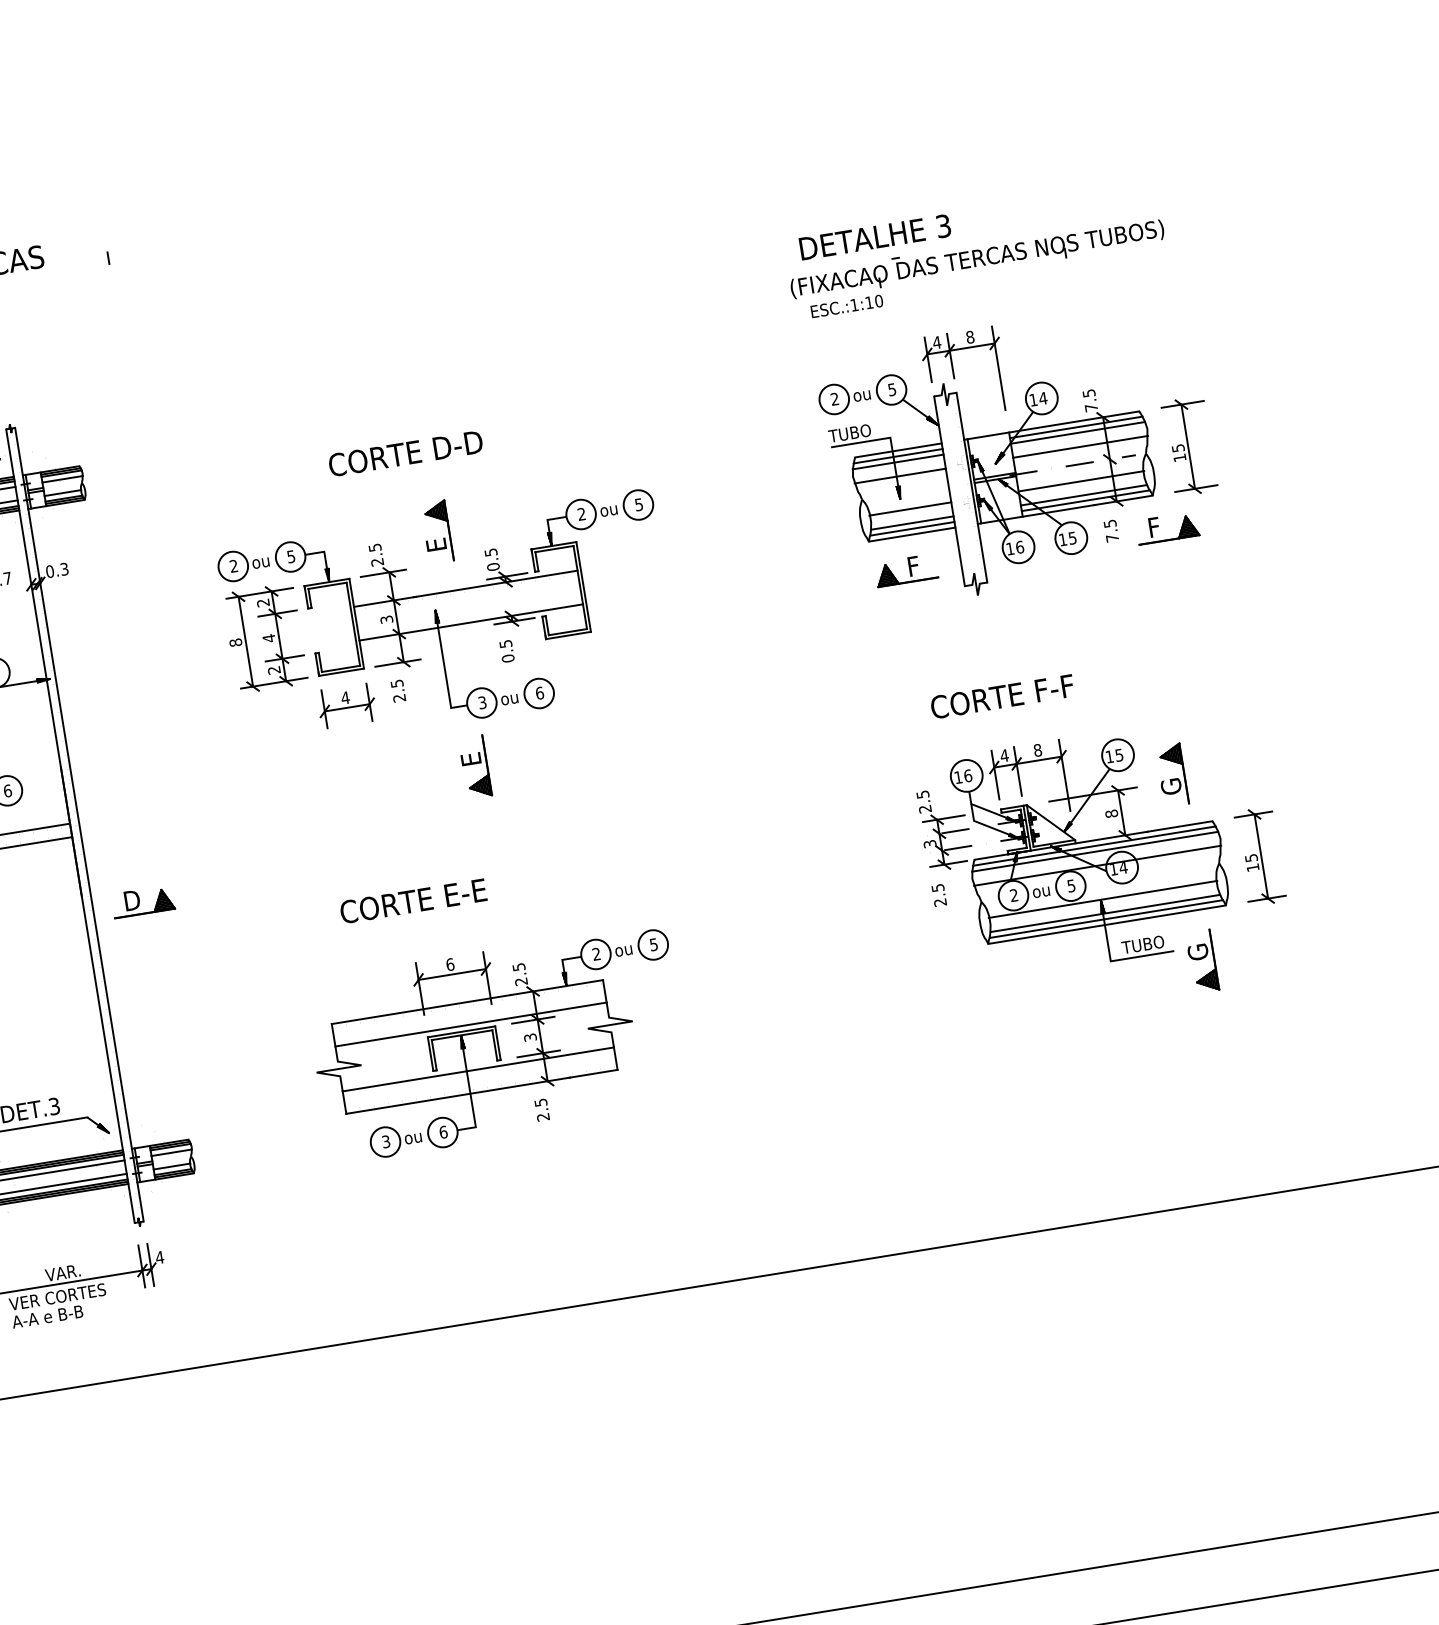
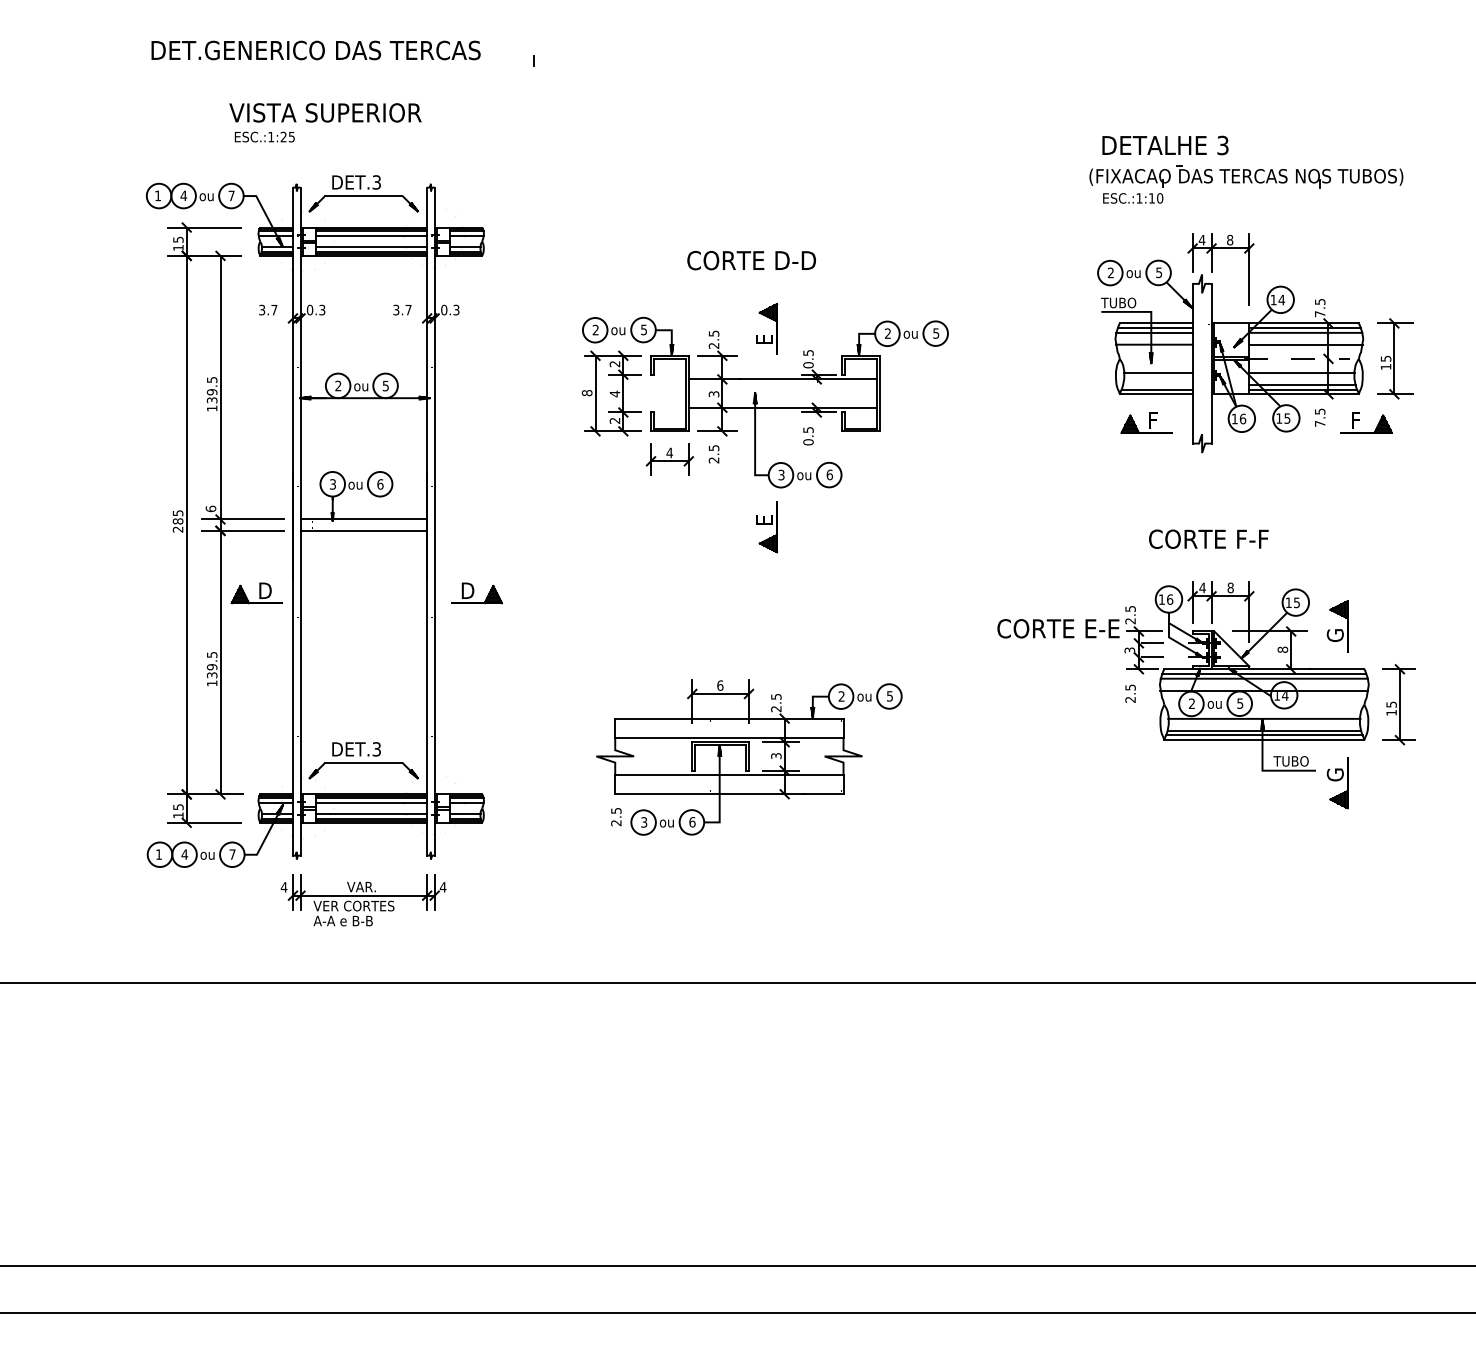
line: (911, 522) -> (1157, 384), removed
text: (413, 900) -> (1058, 628), moved
text: (542, 1110) -> (616, 817), moved

